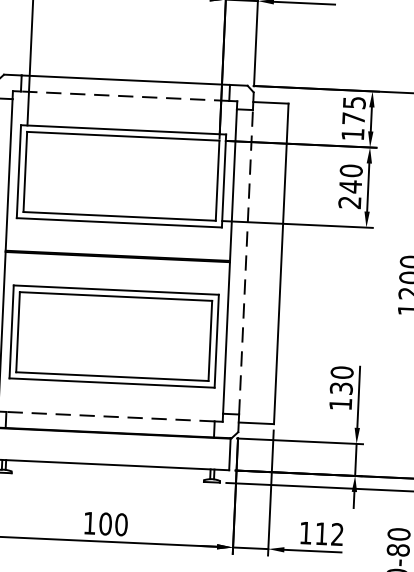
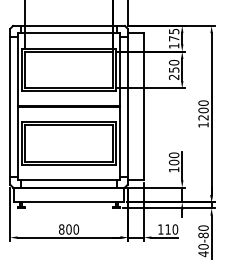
line: (126, 96) -> (69, 33), dashed -> solid
text: (351, 185) -> (174, 69), 240 -> 250
line: (245, 261) -> (127, 106), dashed -> solid
text: (342, 388) -> (174, 162), 130 -> 100
line: (111, 417) -> (69, 180), dashed -> solid
text: (89, 523) -> (61, 229), 100 -> 800
text: (337, 534) -> (175, 229), 112 -> 110

